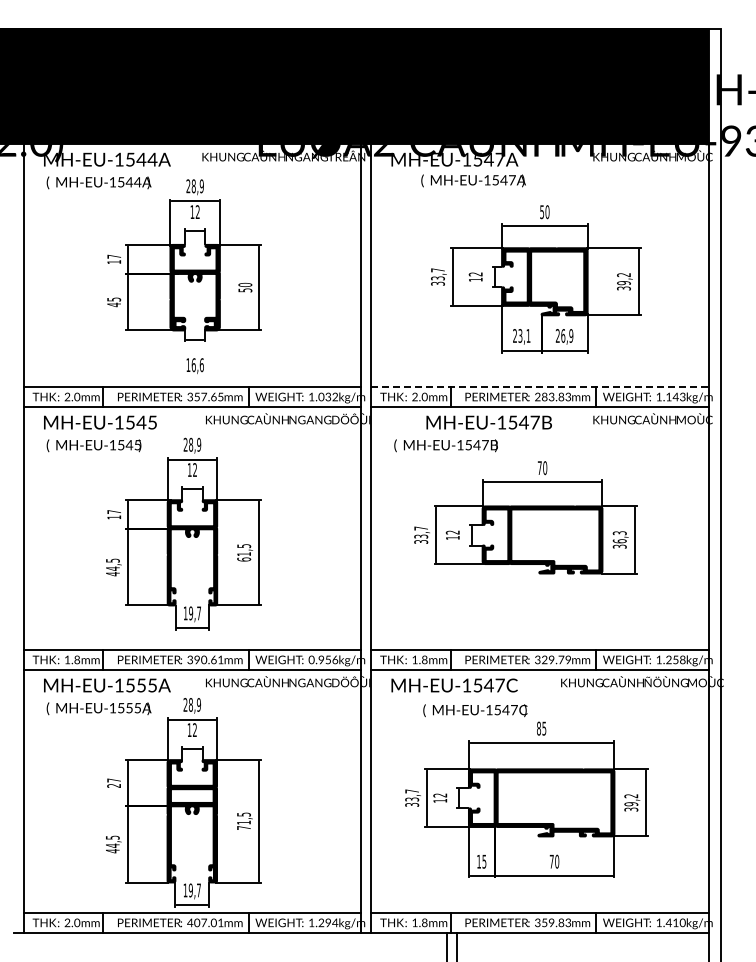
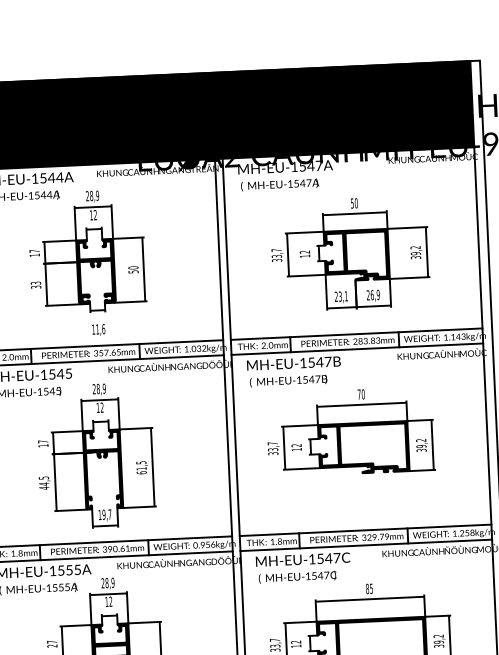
text: (473, 180) -> (280, 184), moved
text: (114, 302) -> (36, 285), 45 -> 33
text: (193, 365) -> (97, 329), 16,6 -> 11,6
line: (539, 387) -> (356, 334), dashed -> solid
text: (488, 422) -> (293, 363), moved
text: (619, 537) -> (421, 443), 36,3 -> 39,2
text: (475, 710) -> (297, 577), moved

